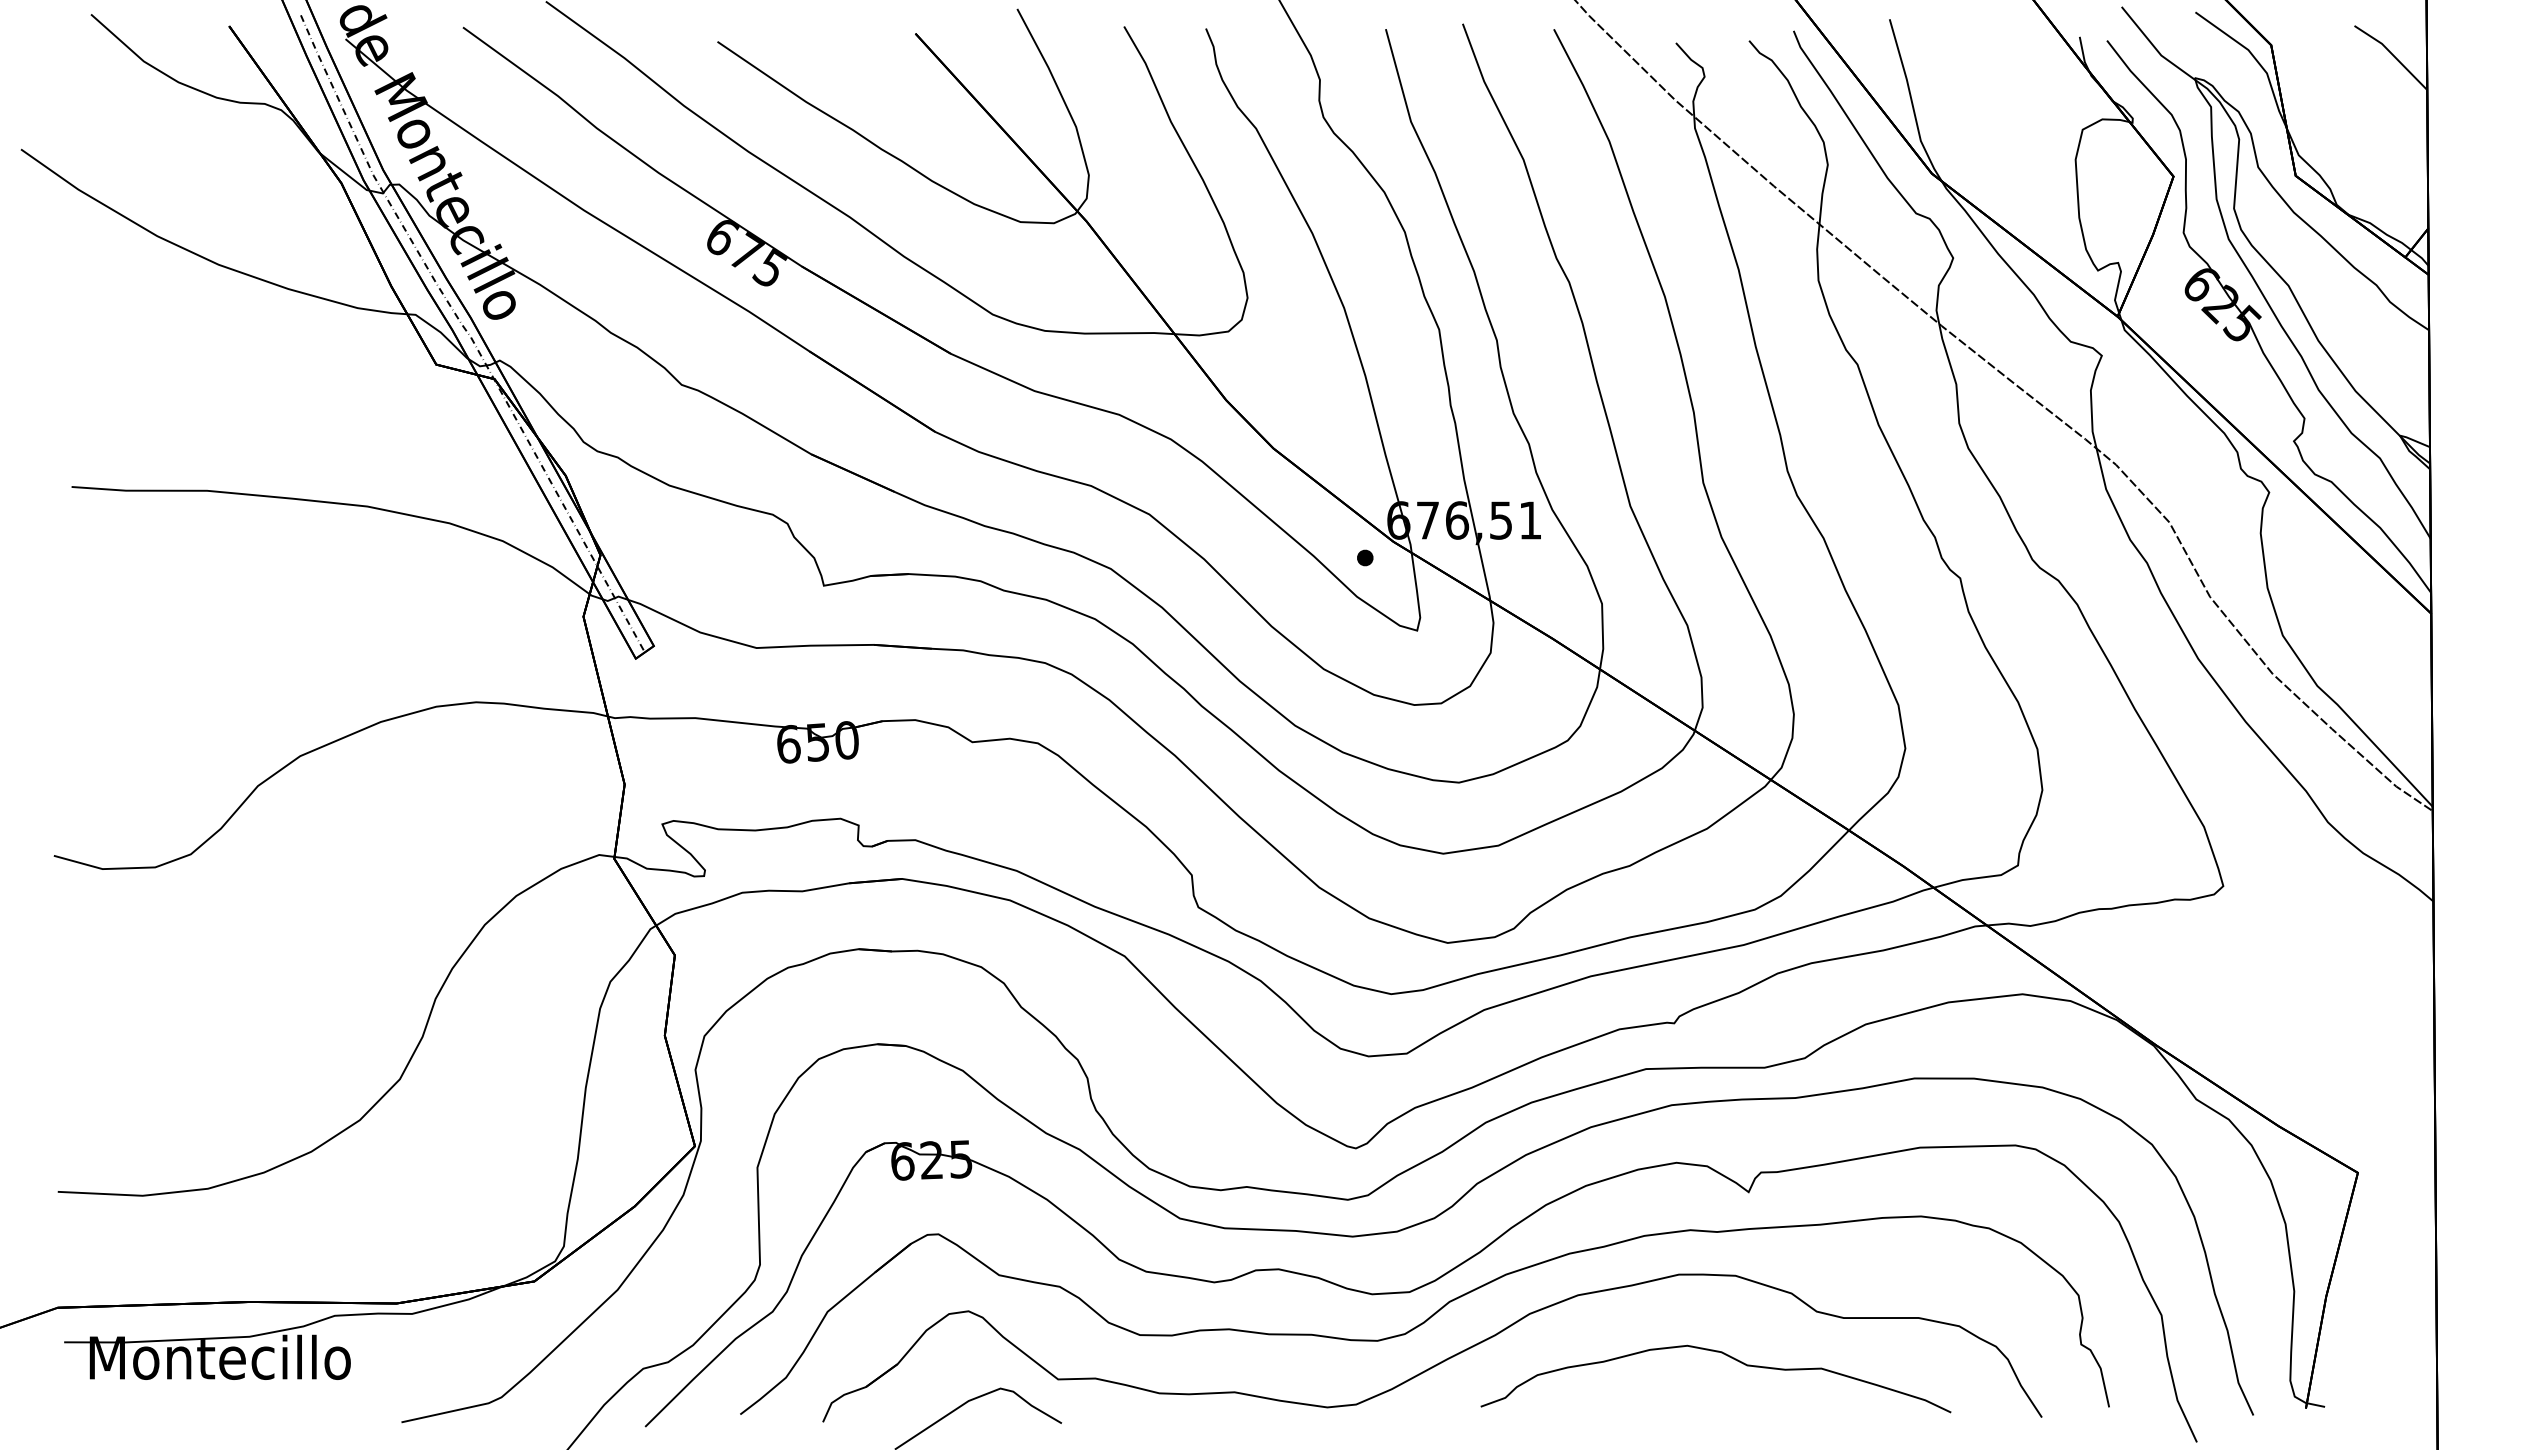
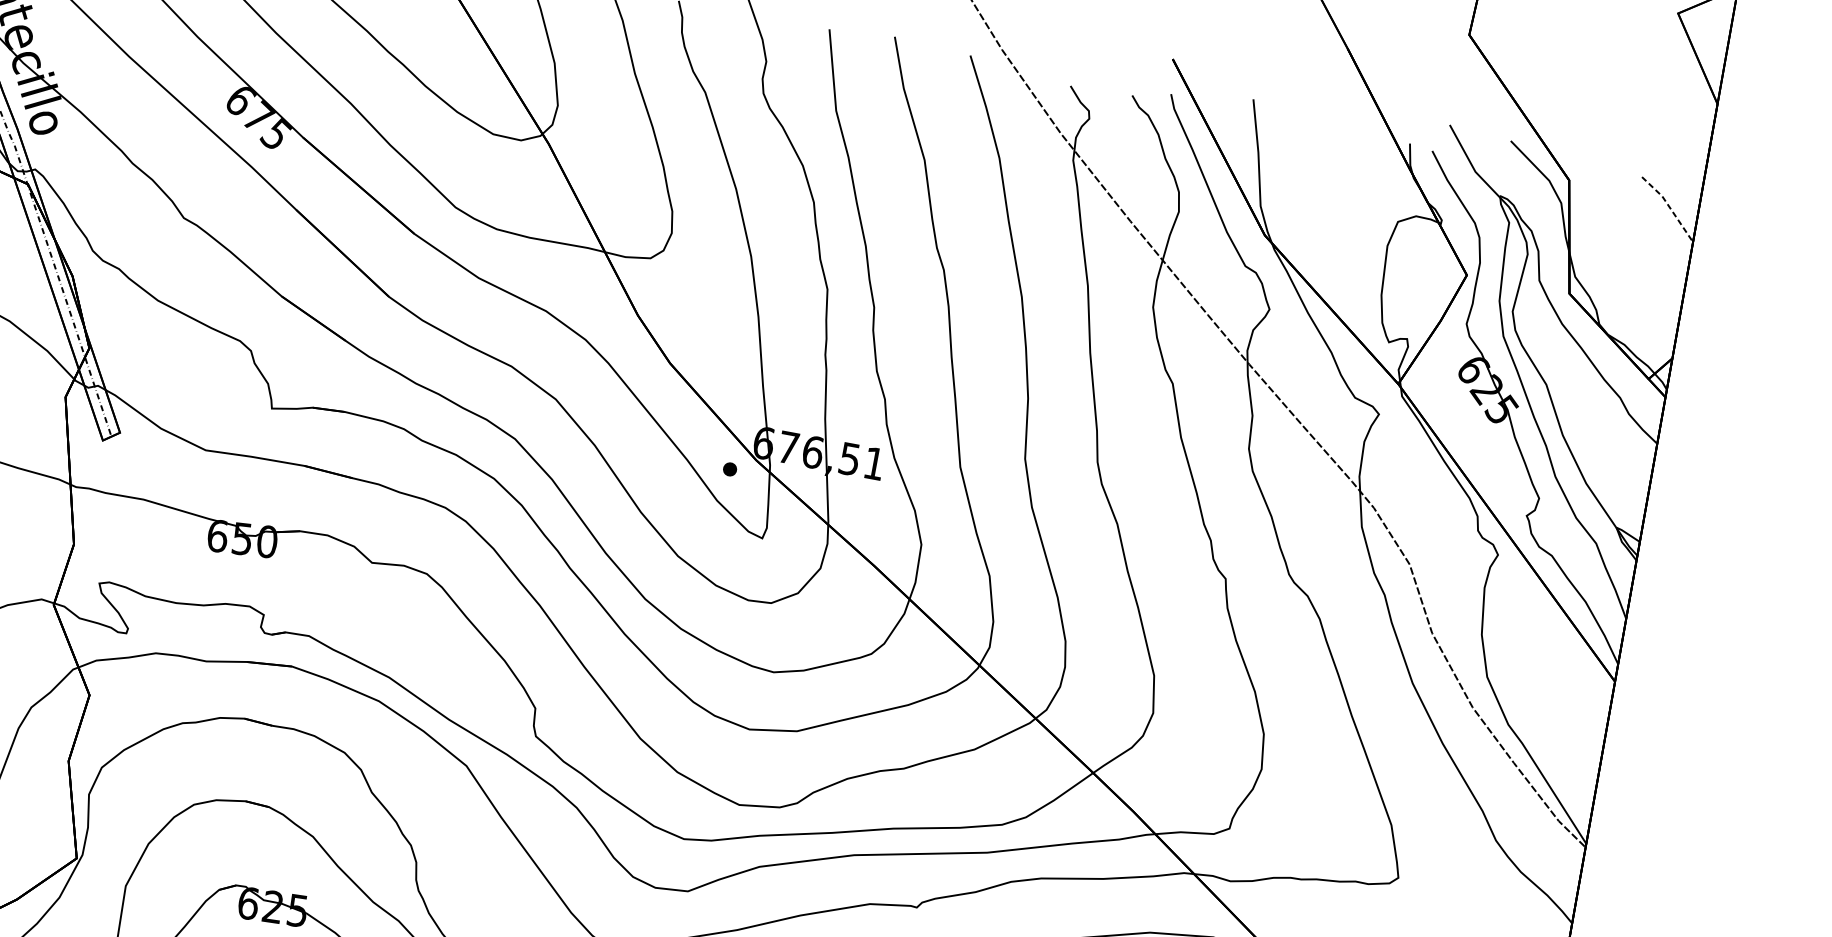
line: (2393, 55) -> (1670, 207), solid -> dashed

